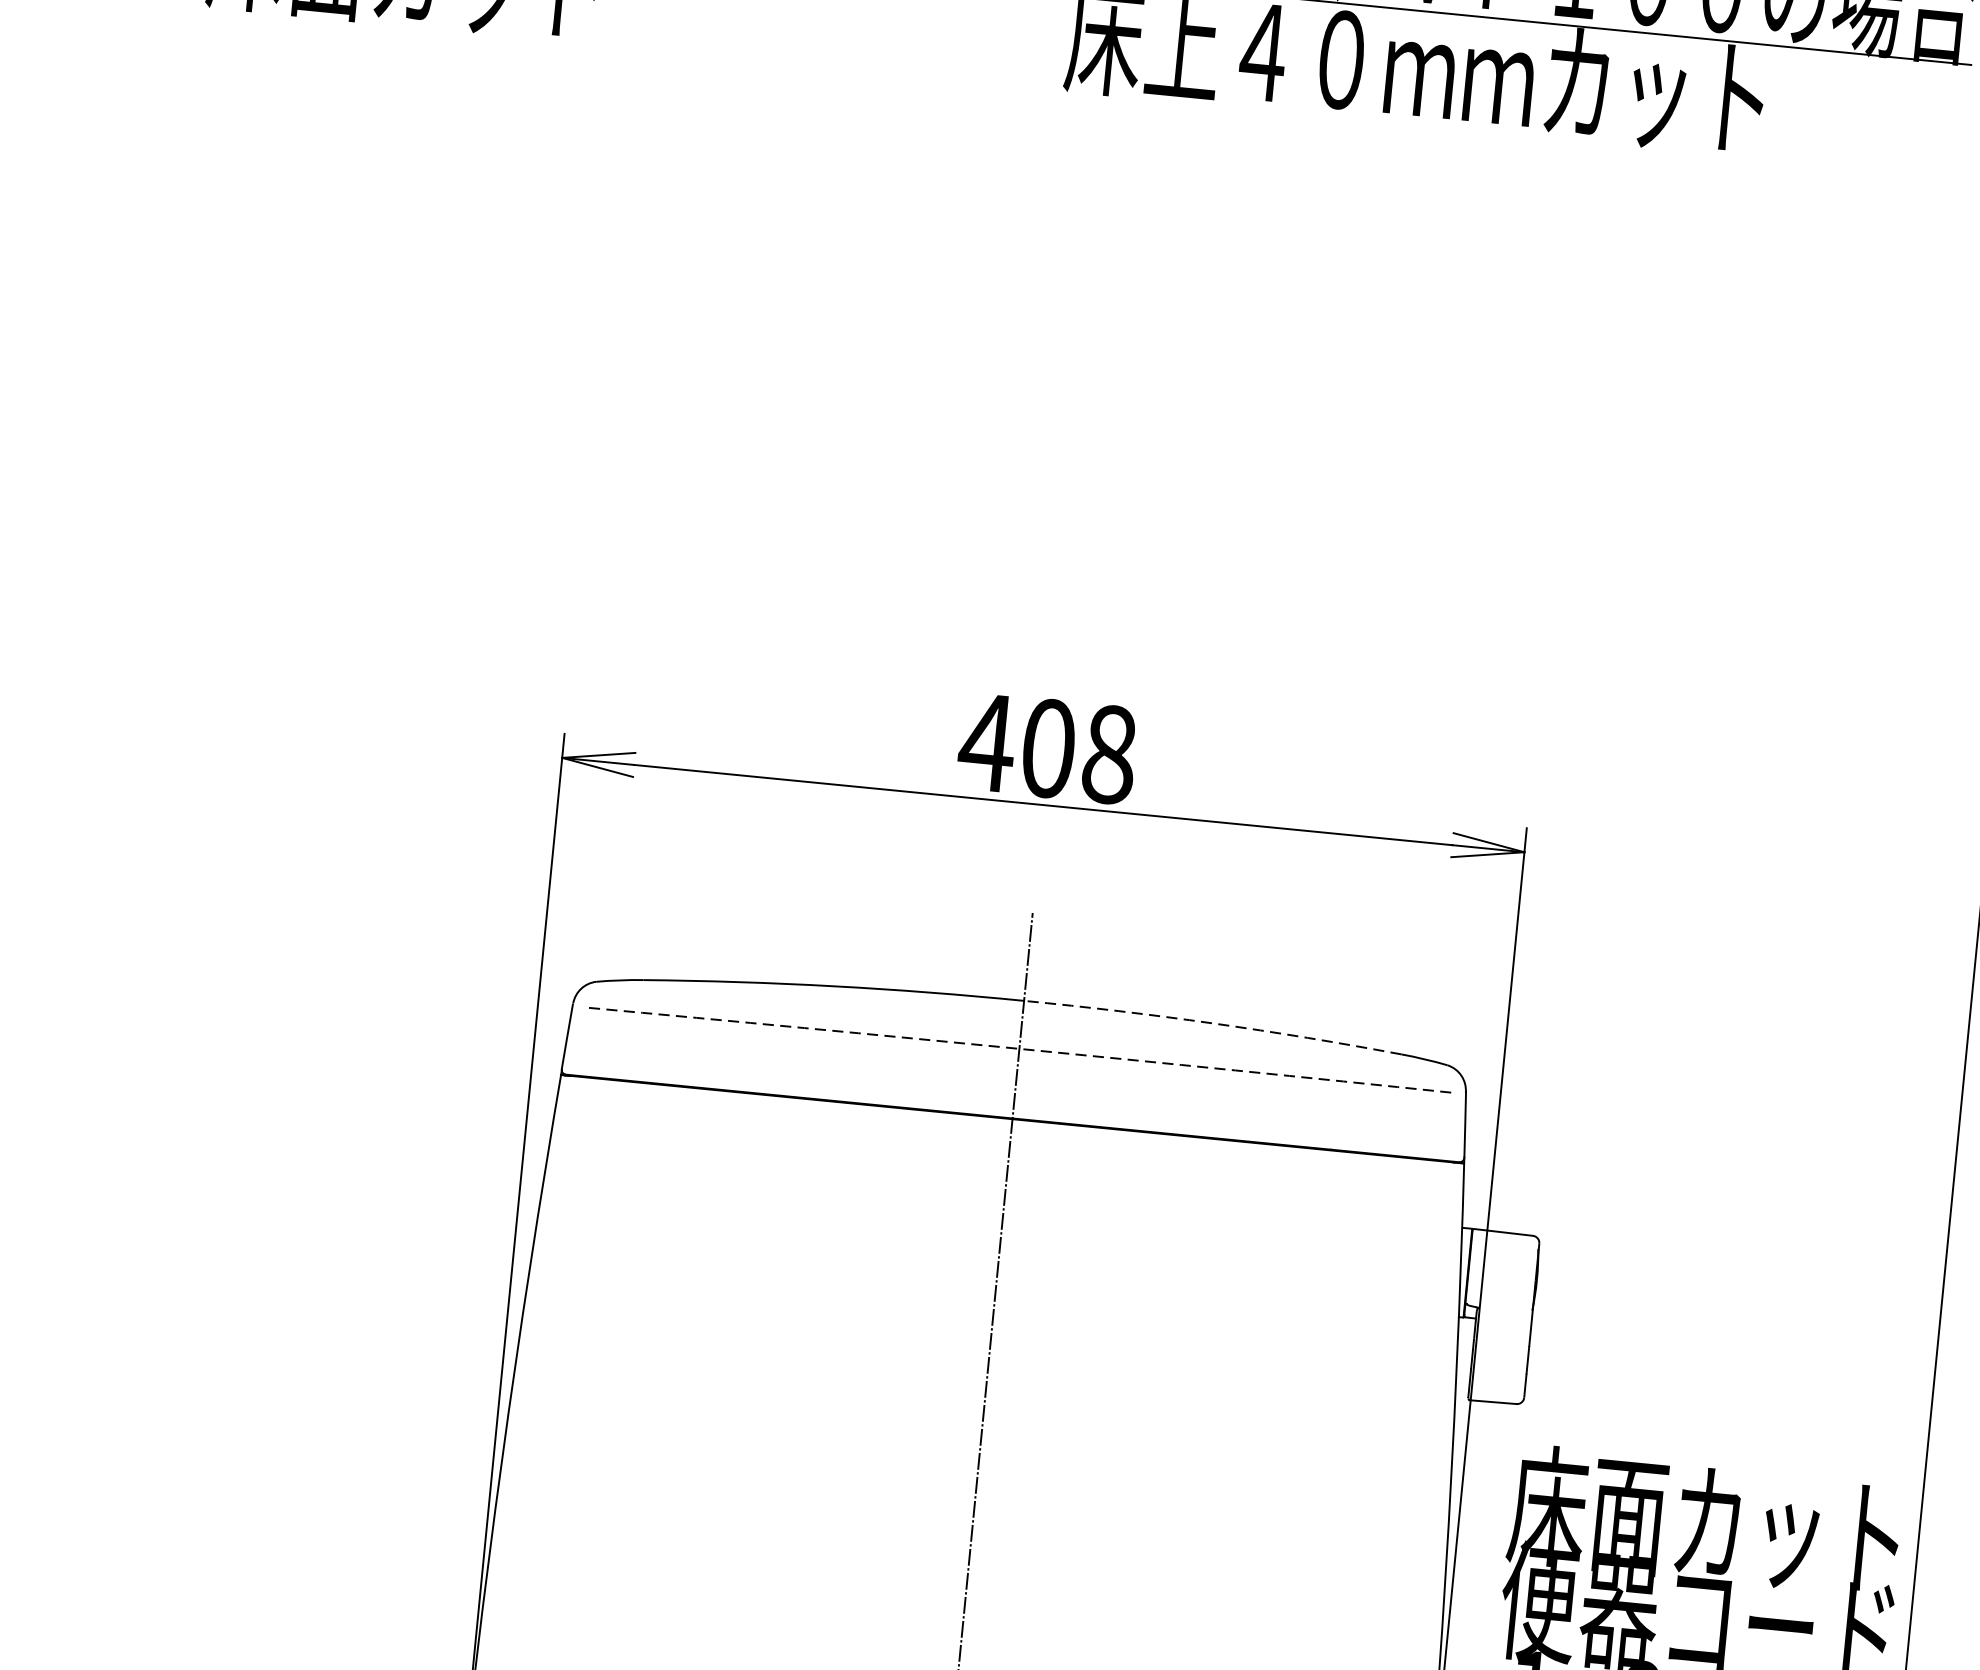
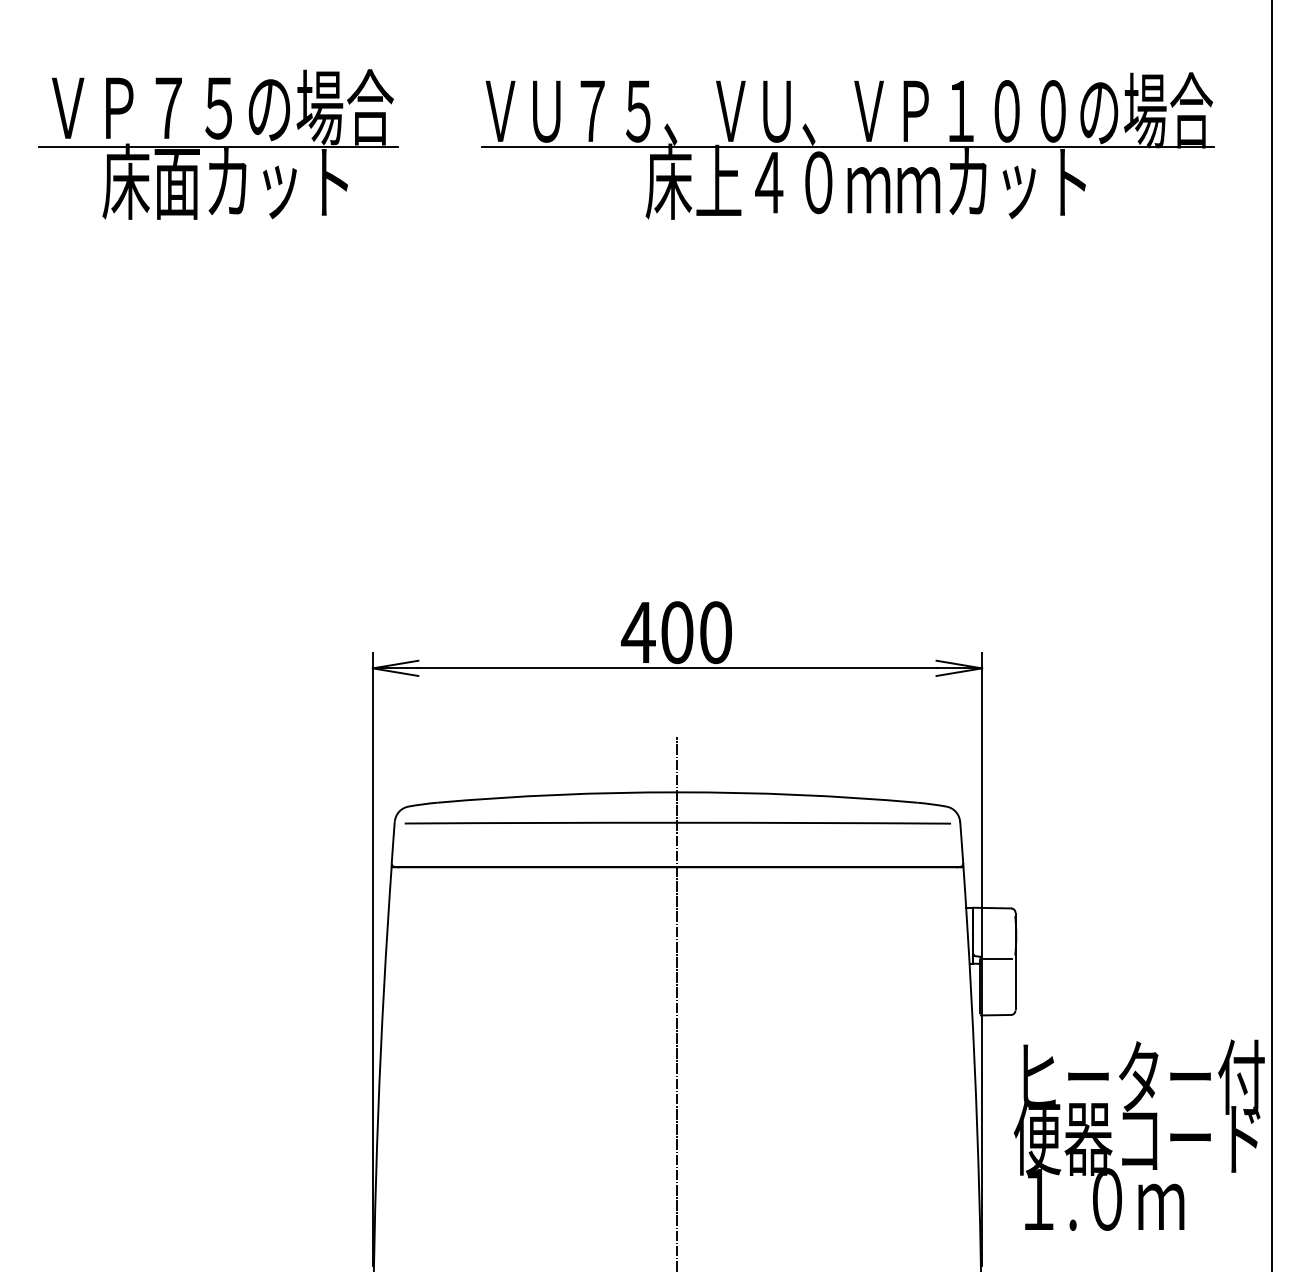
text: (1110, 754) -> (716, 632), 408 -> 400
arc: (1213, 1022) -> (797, 794), dashed -> solid
arc: (1019, 1048) -> (677, 822), dashed -> solid
line: (1503, 1314) -> (997, 959), added
text: (1708, 1520) -> (1138, 1076), 床面カット -> ヒーター付

